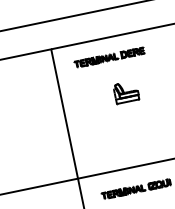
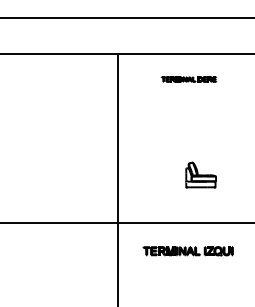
part: (109, 57) -> (188, 79), size x0.6
part: (125, 91) -> (200, 174), moved

